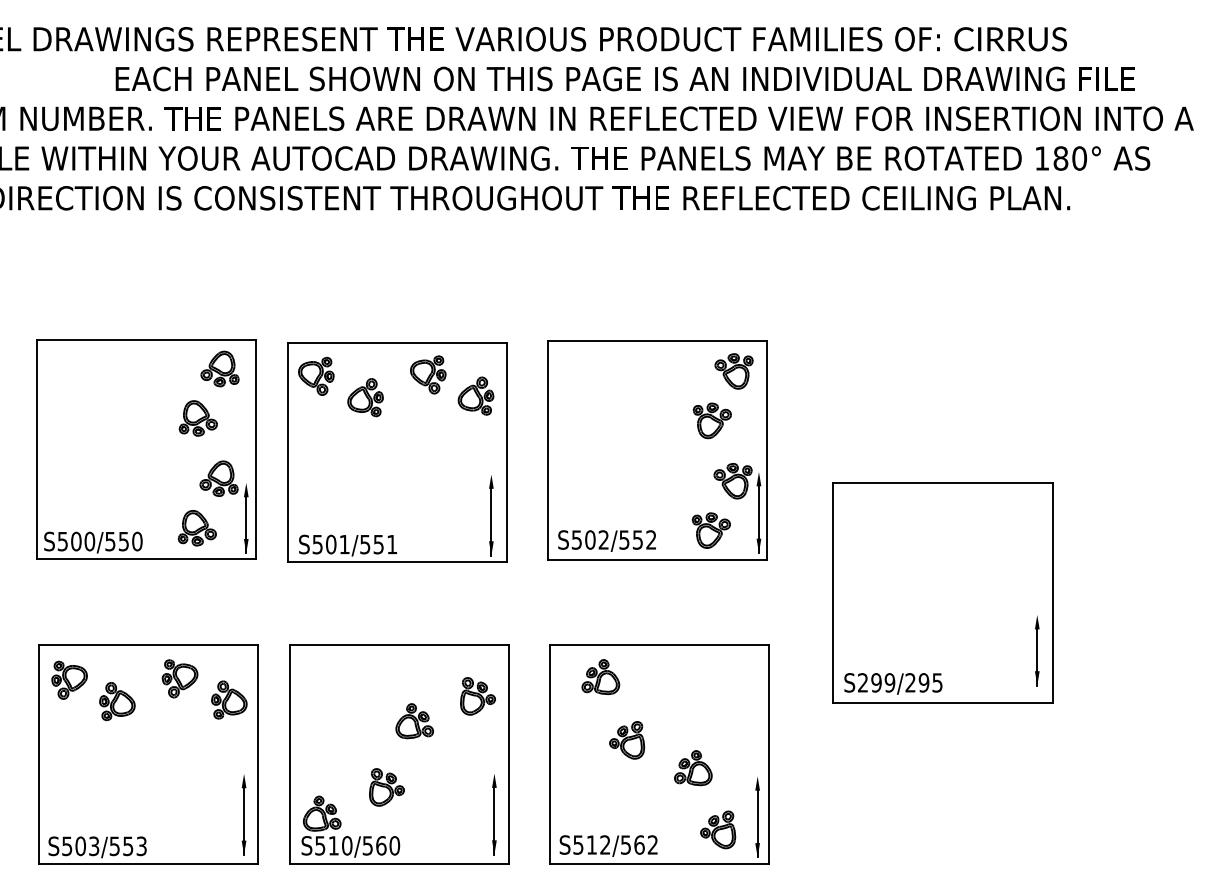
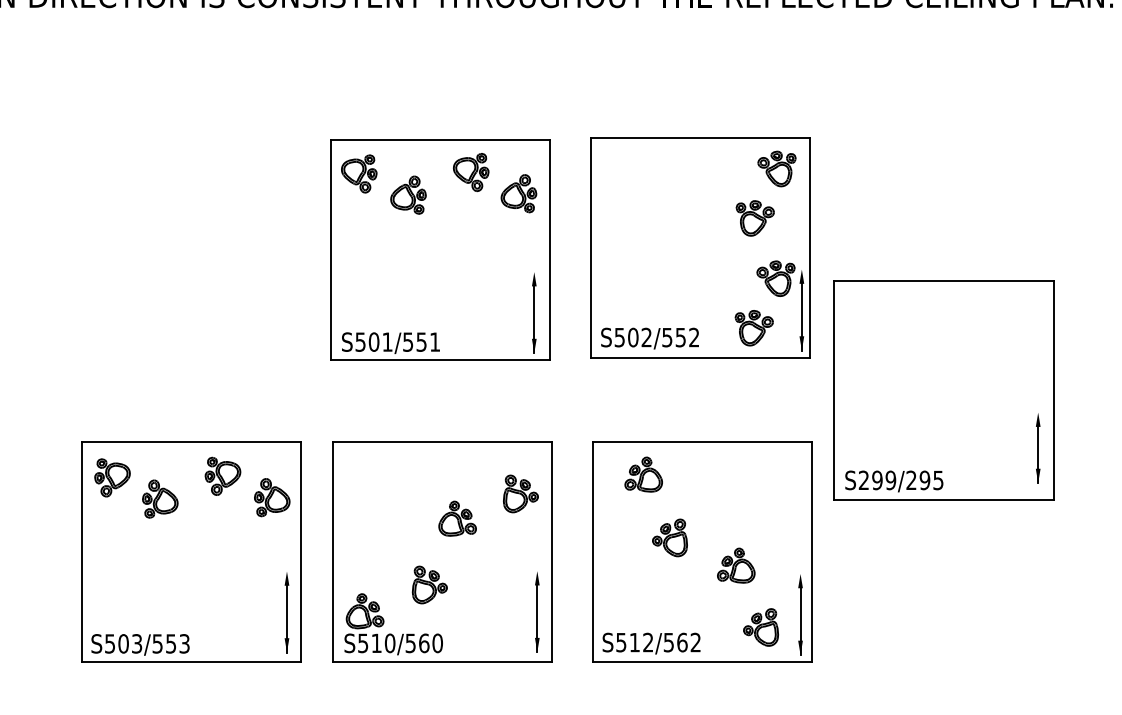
part: (146, 449) -> (189, 247), removed
part: (942, 592) -> (943, 390), moved

